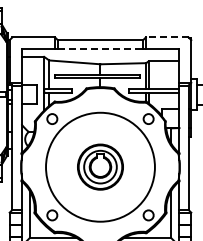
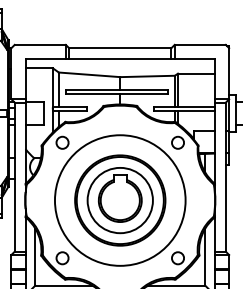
line: (166, 37) -> (199, 44), dashed -> solid
line: (100, 49) -> (120, 59), dashed -> solid
part: (100, 166) -> (120, 199), size x1.67

